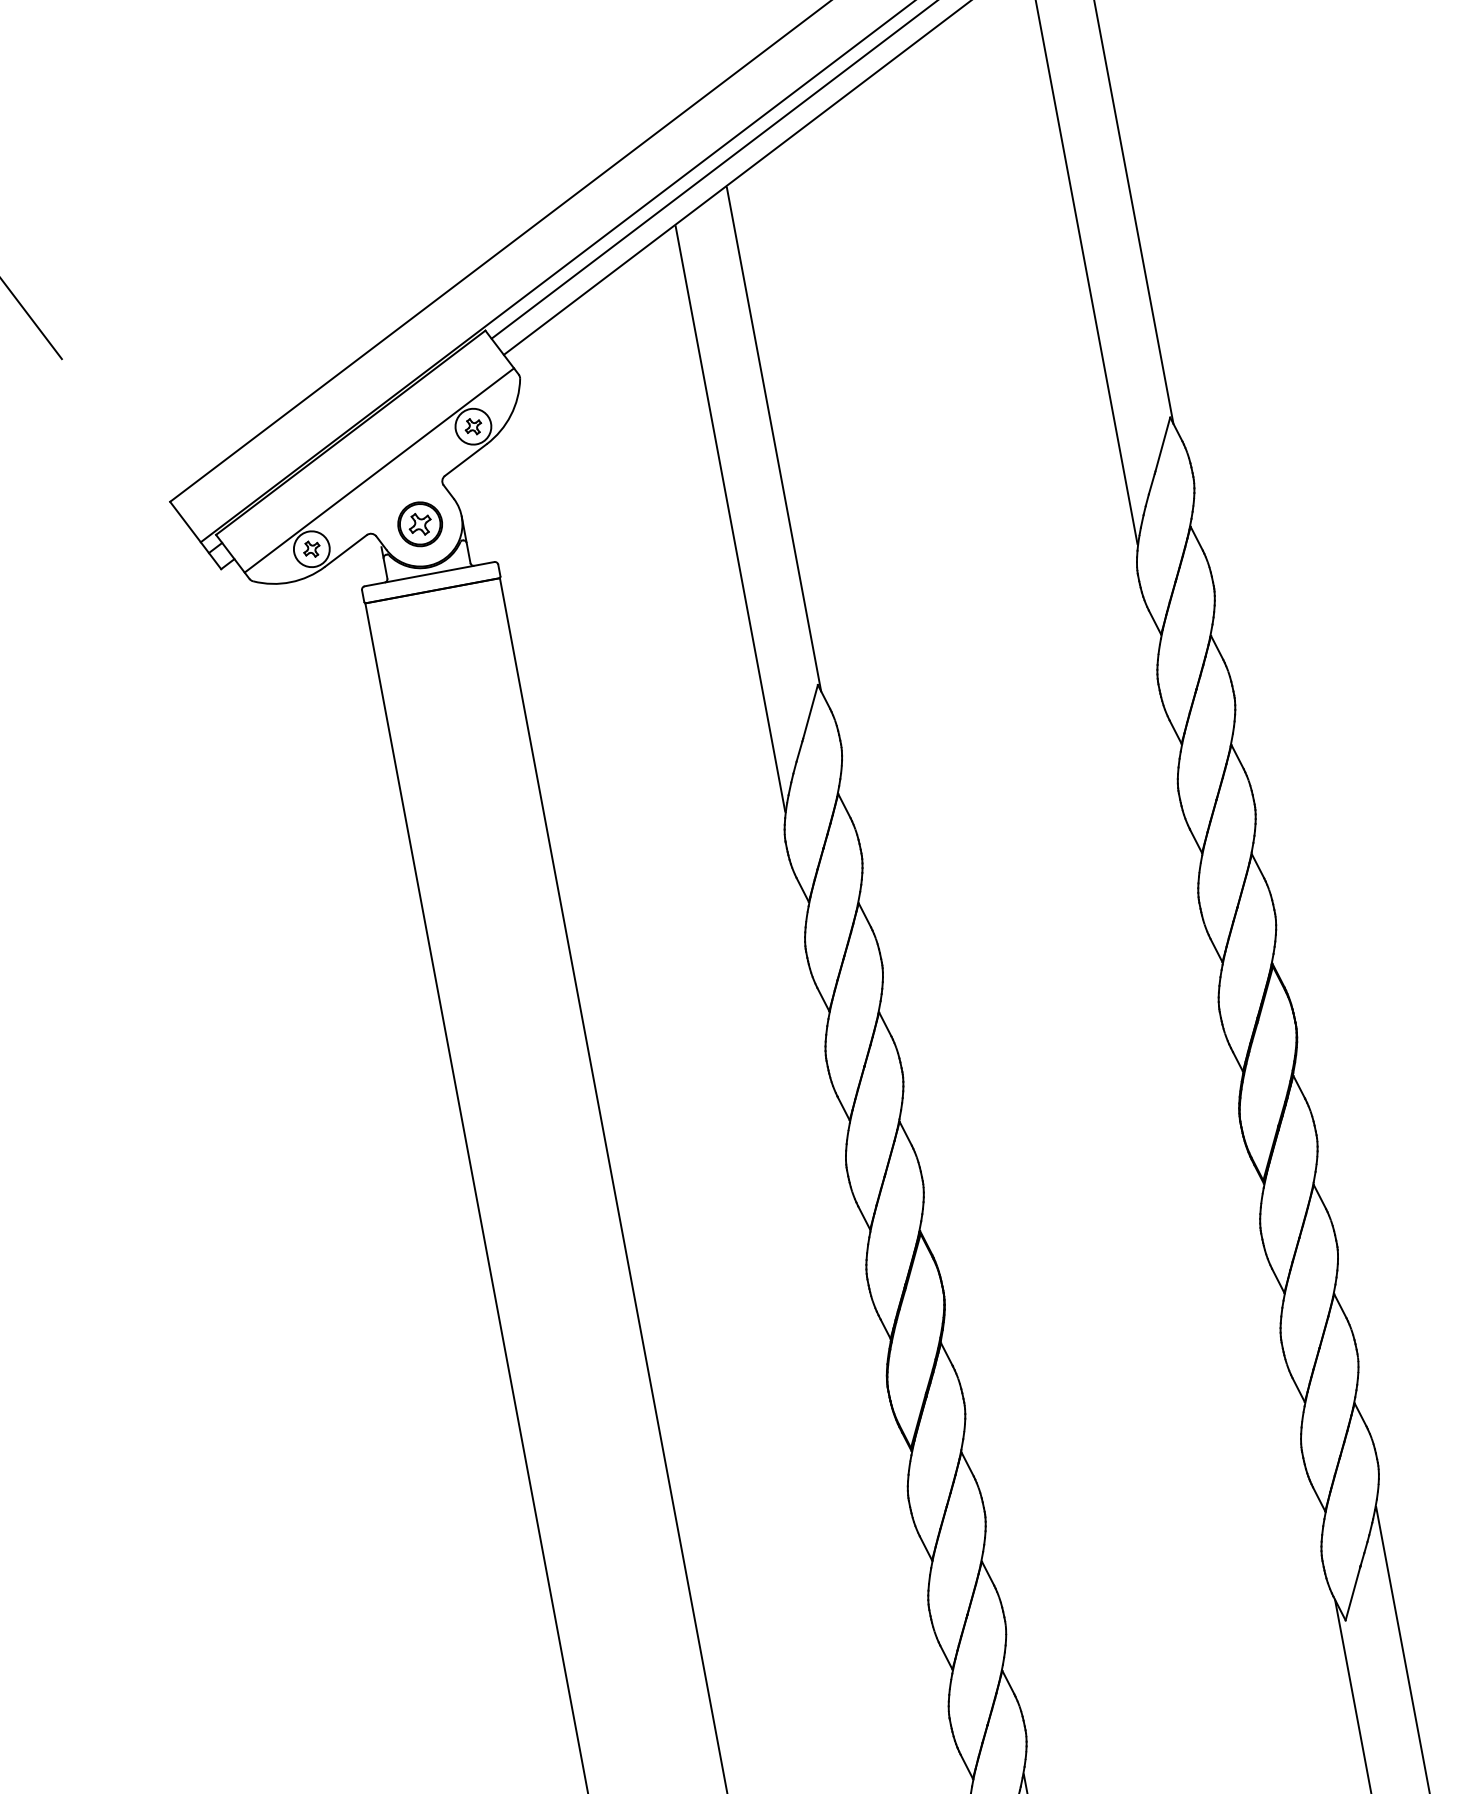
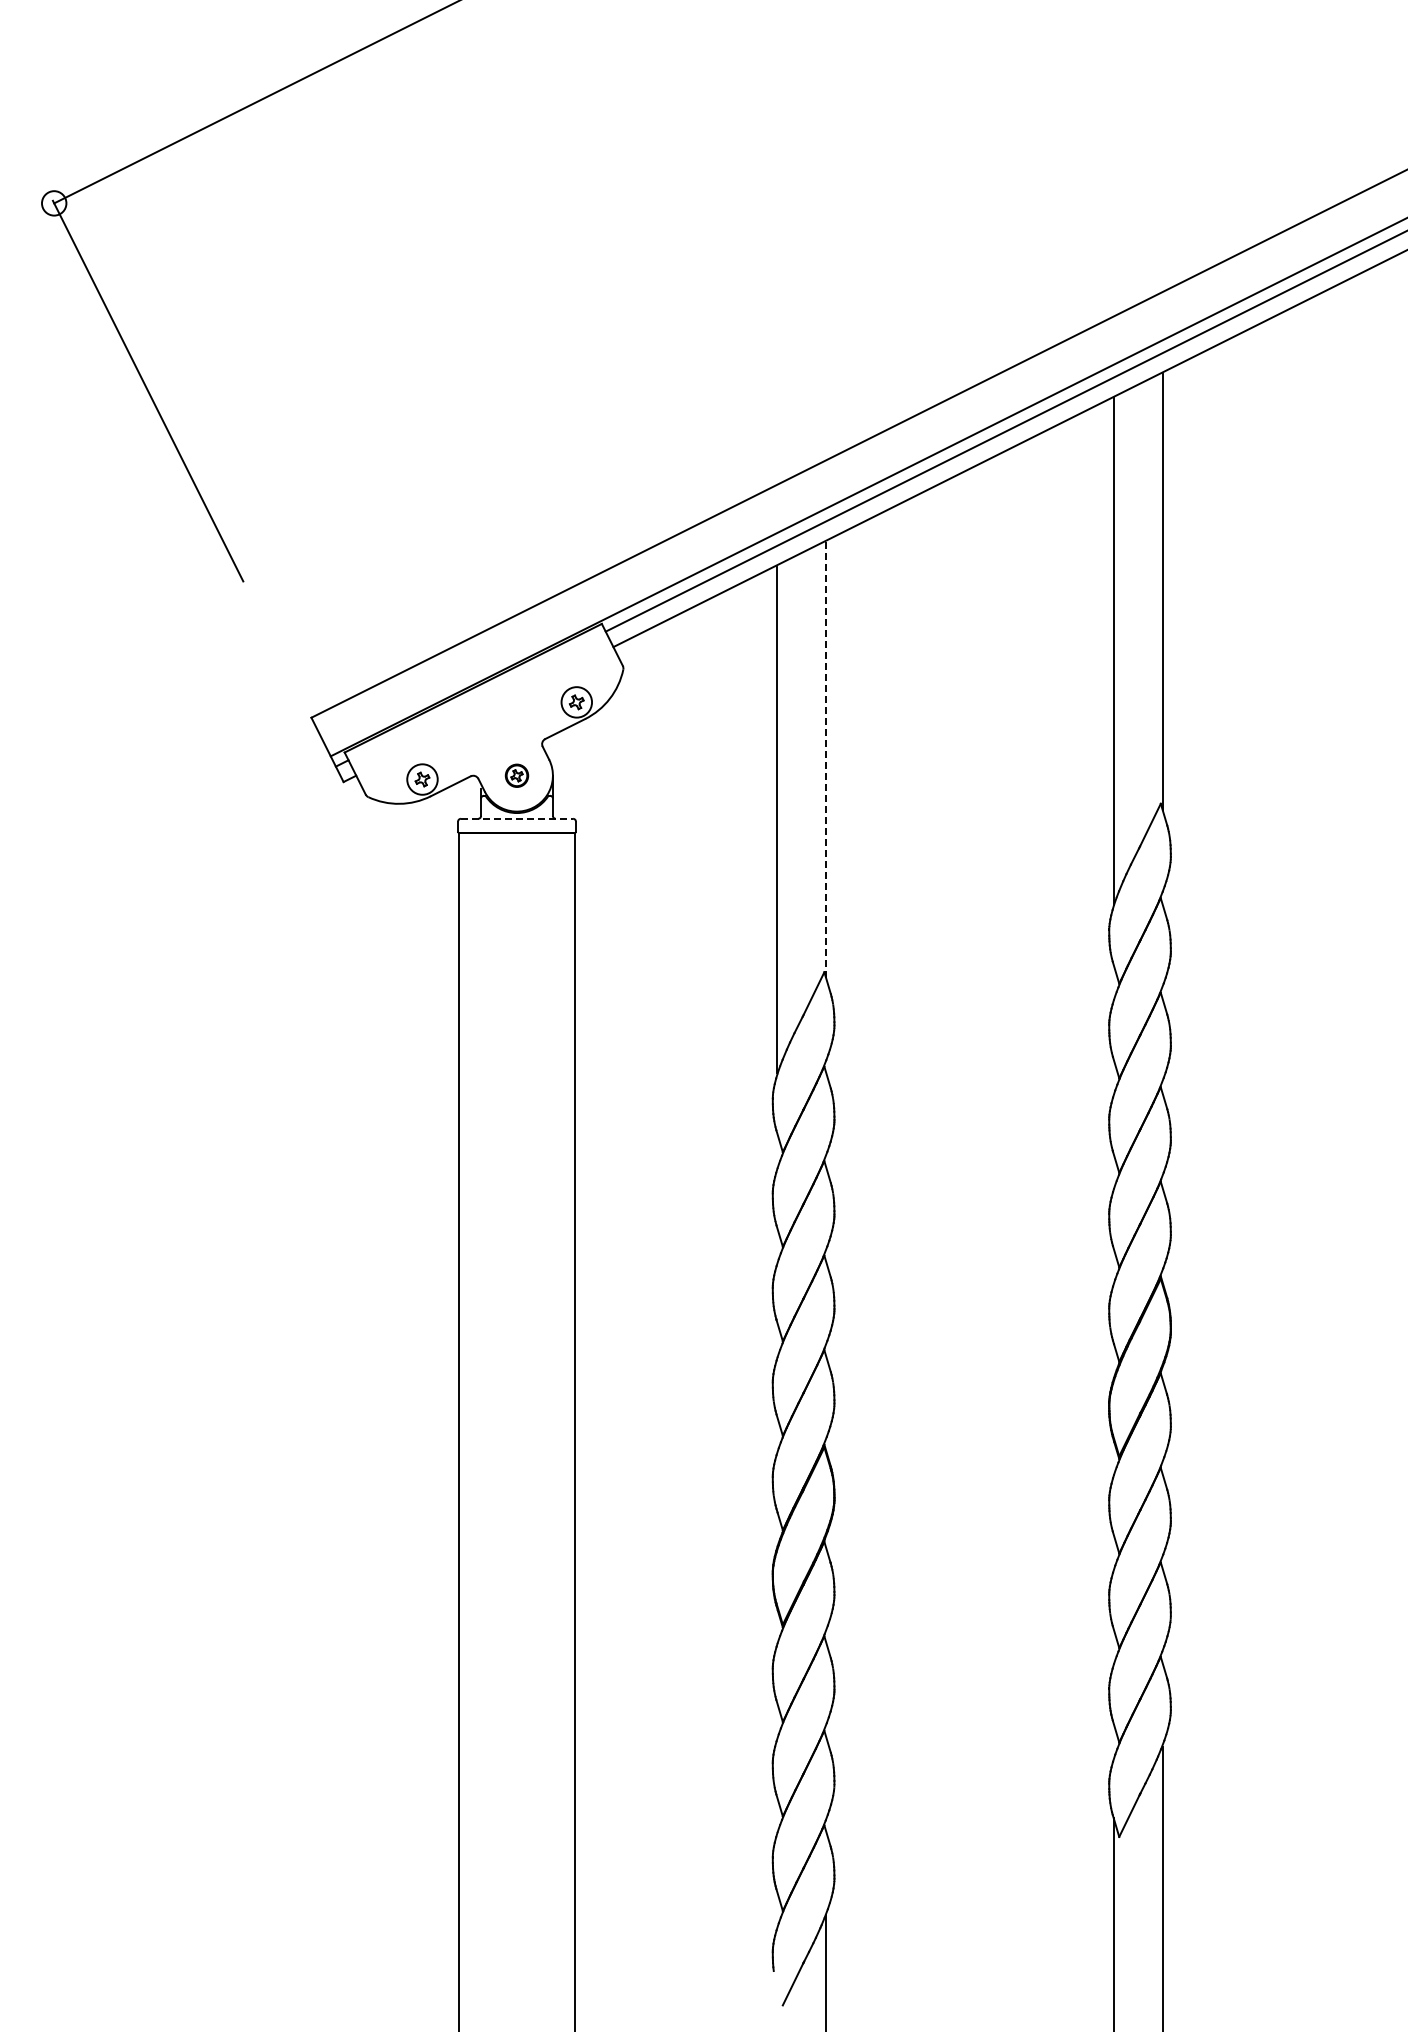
line: (774, 439) -> (826, 760), solid -> dashed
line: (378, 469) -> (490, 723), removed
part: (419, 524) -> (516, 775), size x0.6
line: (430, 573) -> (517, 818), solid -> dashed

